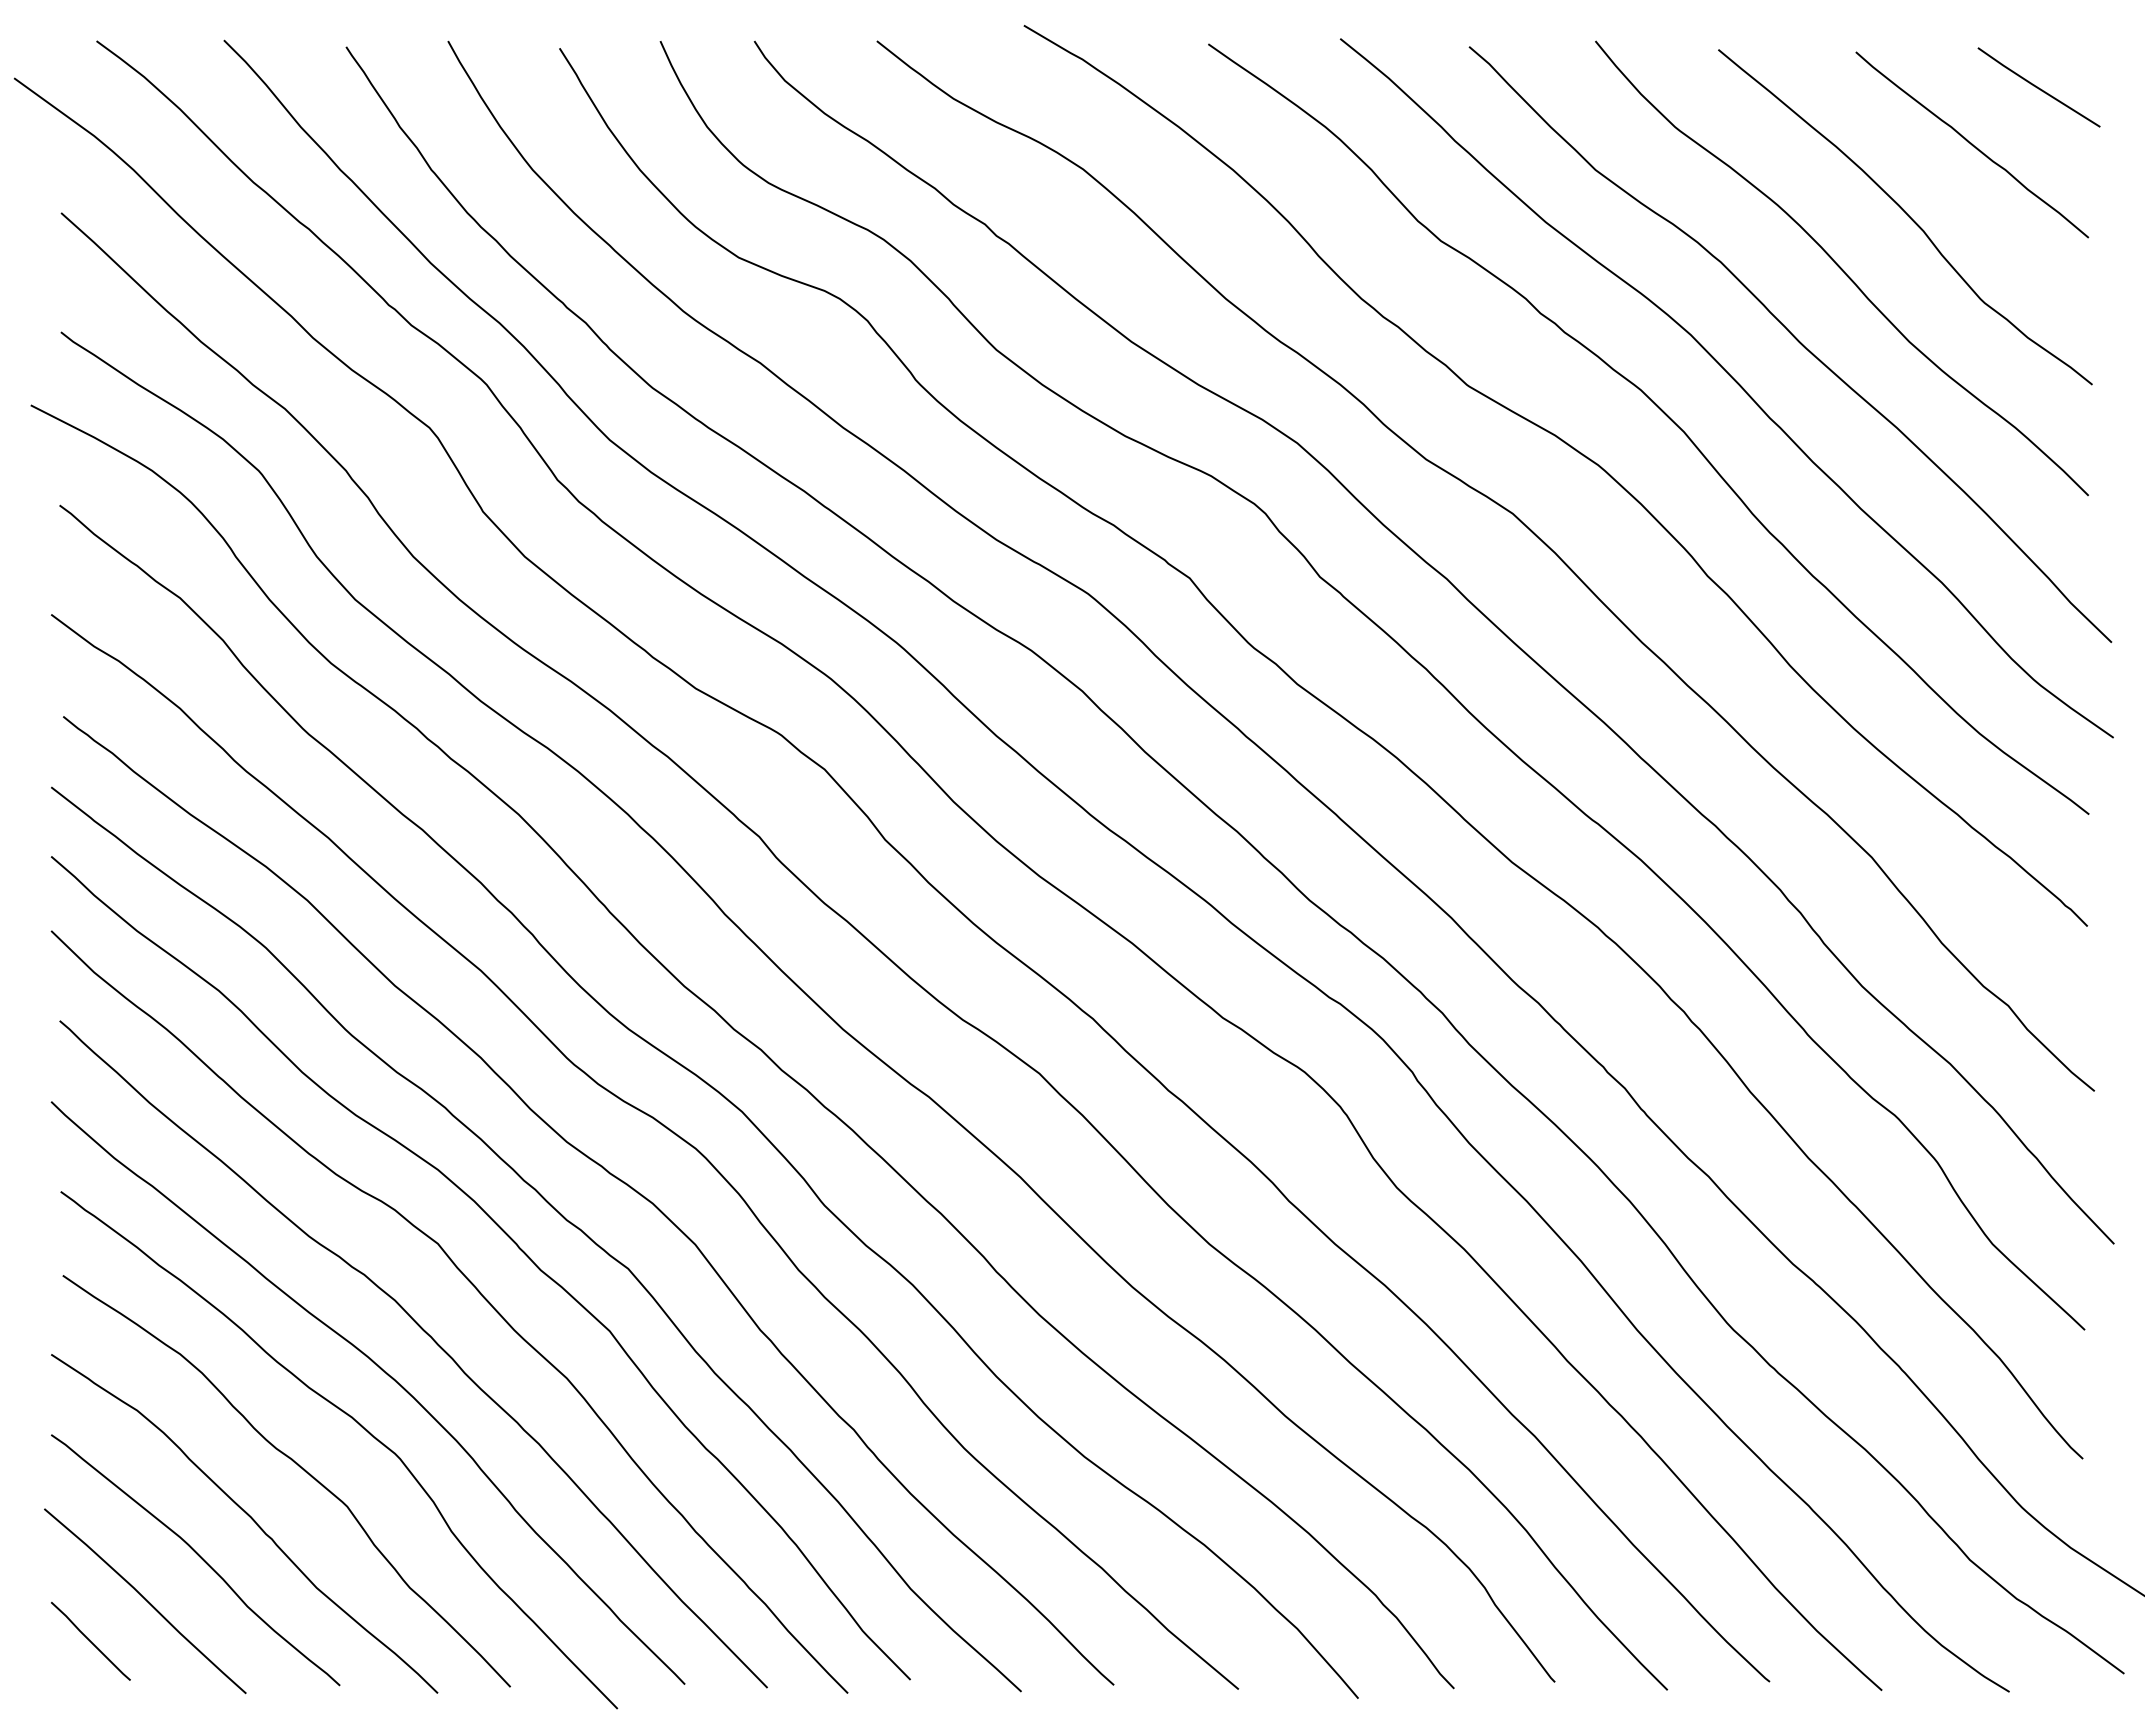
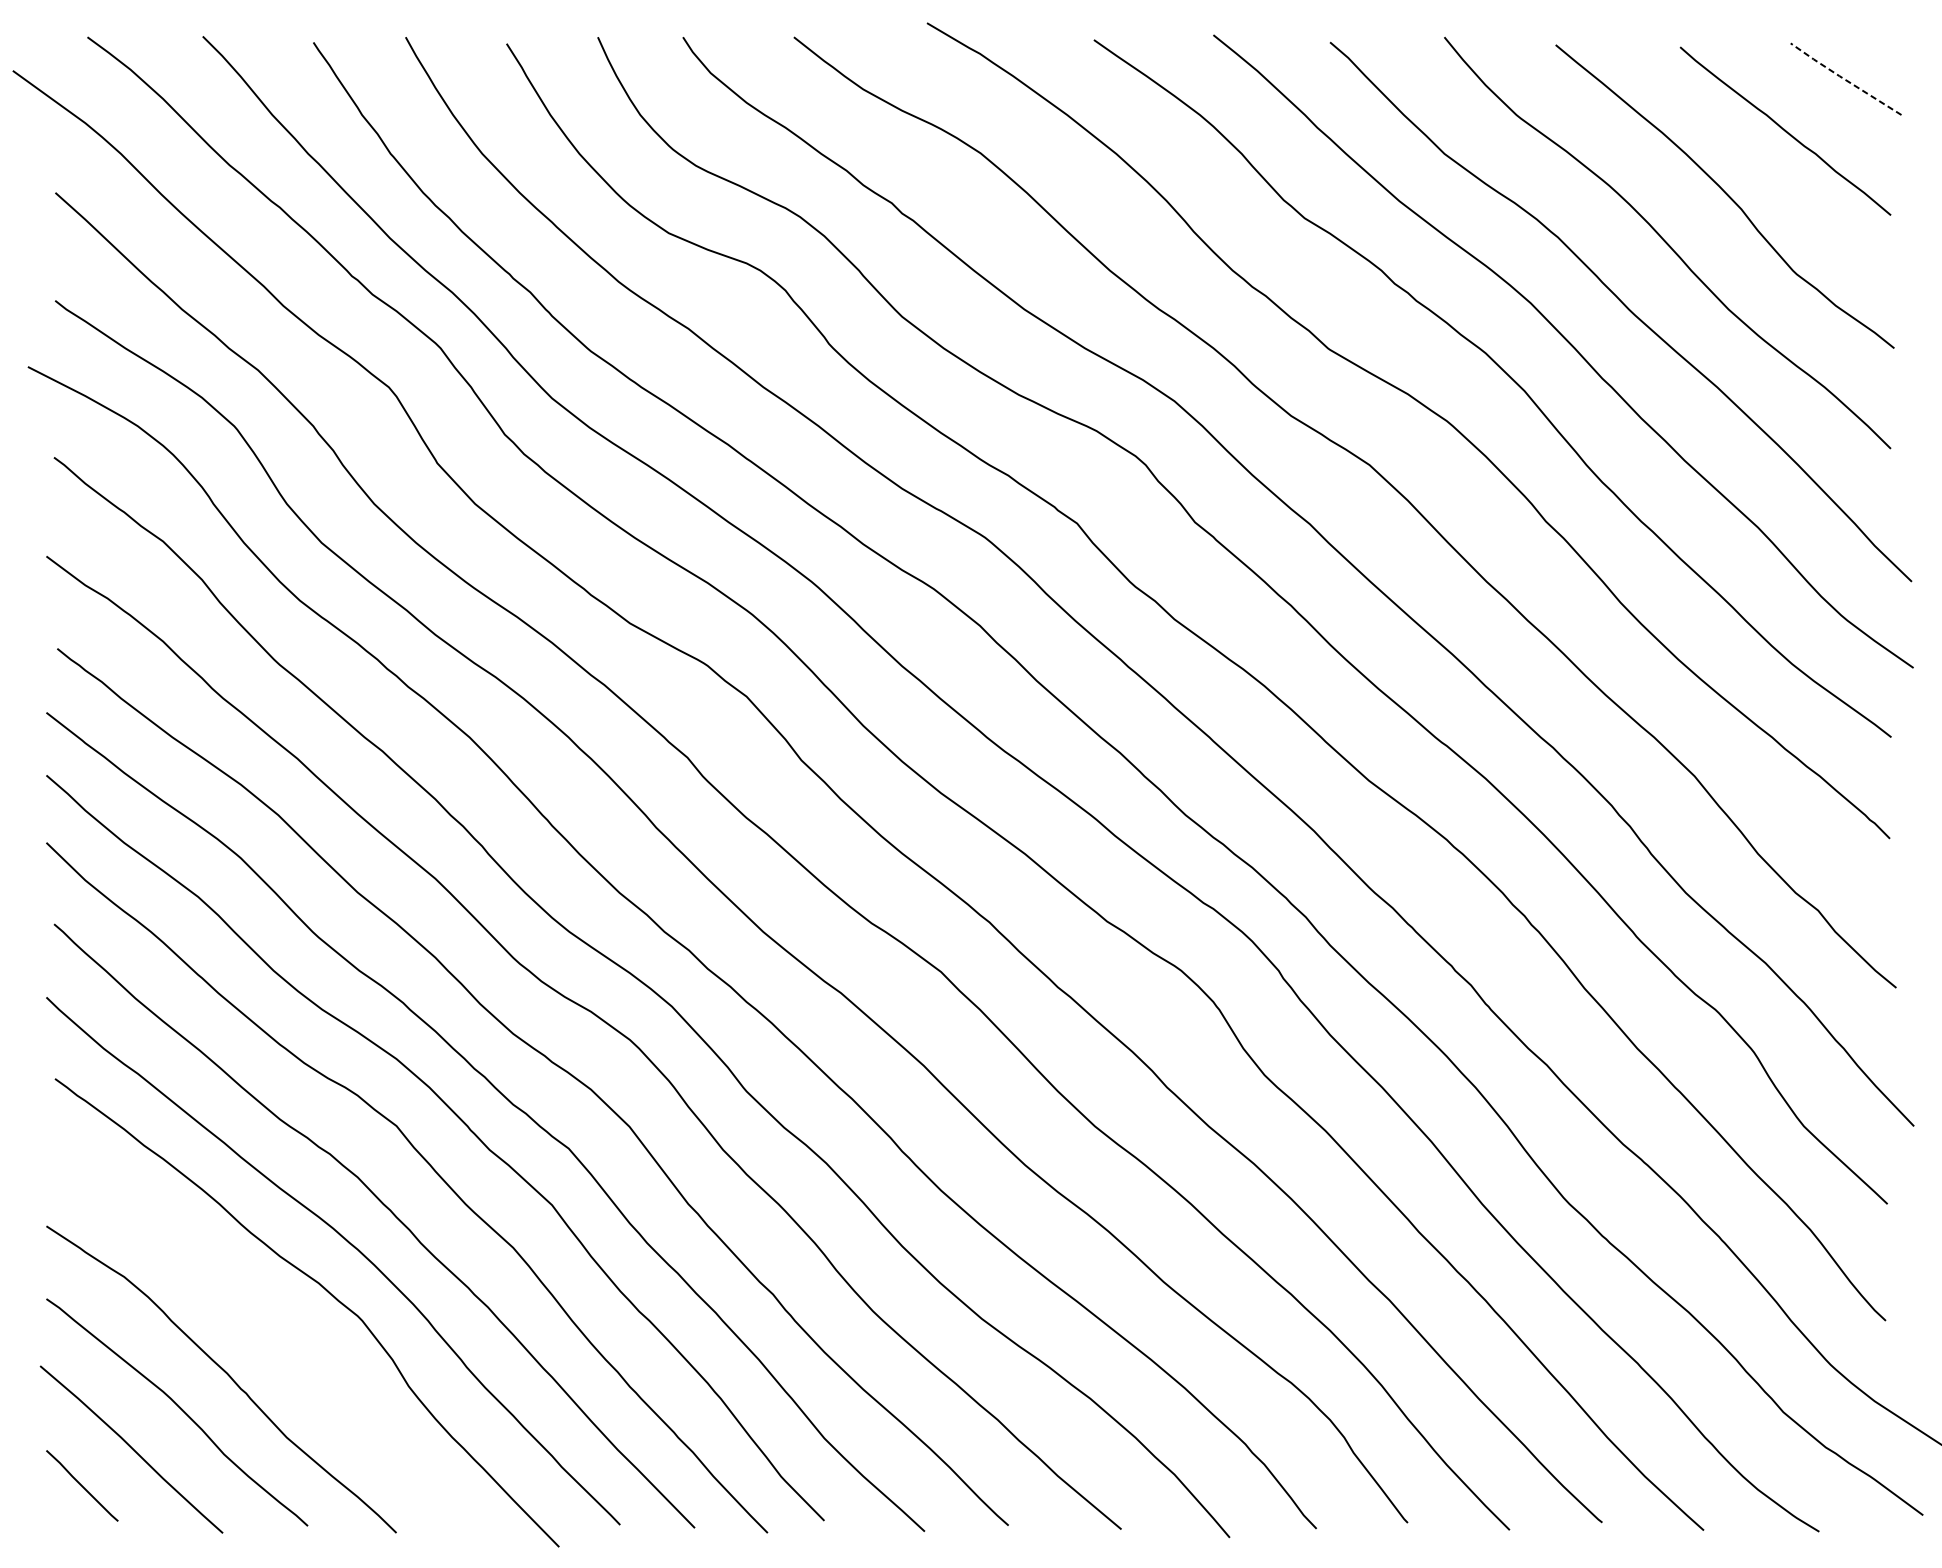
line: (2036, 87) -> (1843, 79), solid -> dashed
curve: (299, 1467) -> (271, 1328), removed

